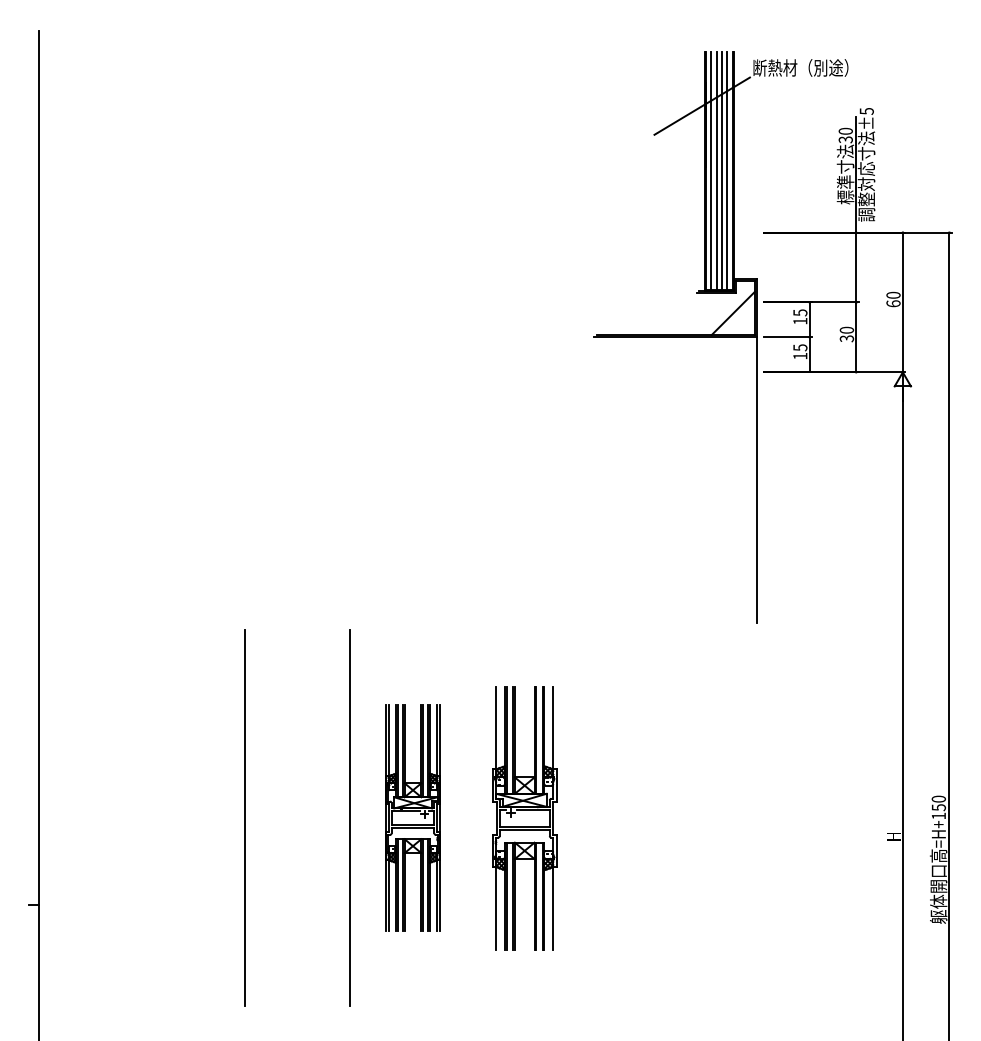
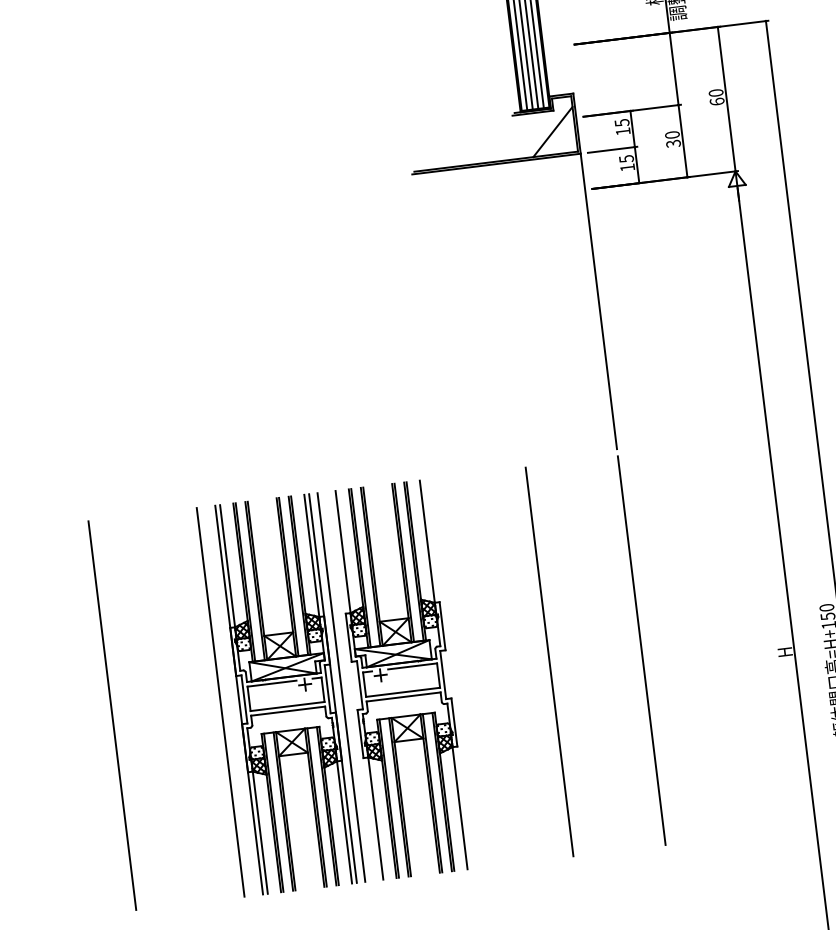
part: (412, 817) -> (285, 693), size x1.67
part: (524, 817) -> (401, 679), size x1.43
line: (466, 818) -> (341, 687), added
line: (668, 818) -> (550, 662), added
line: (757, 818) -> (641, 650), added

